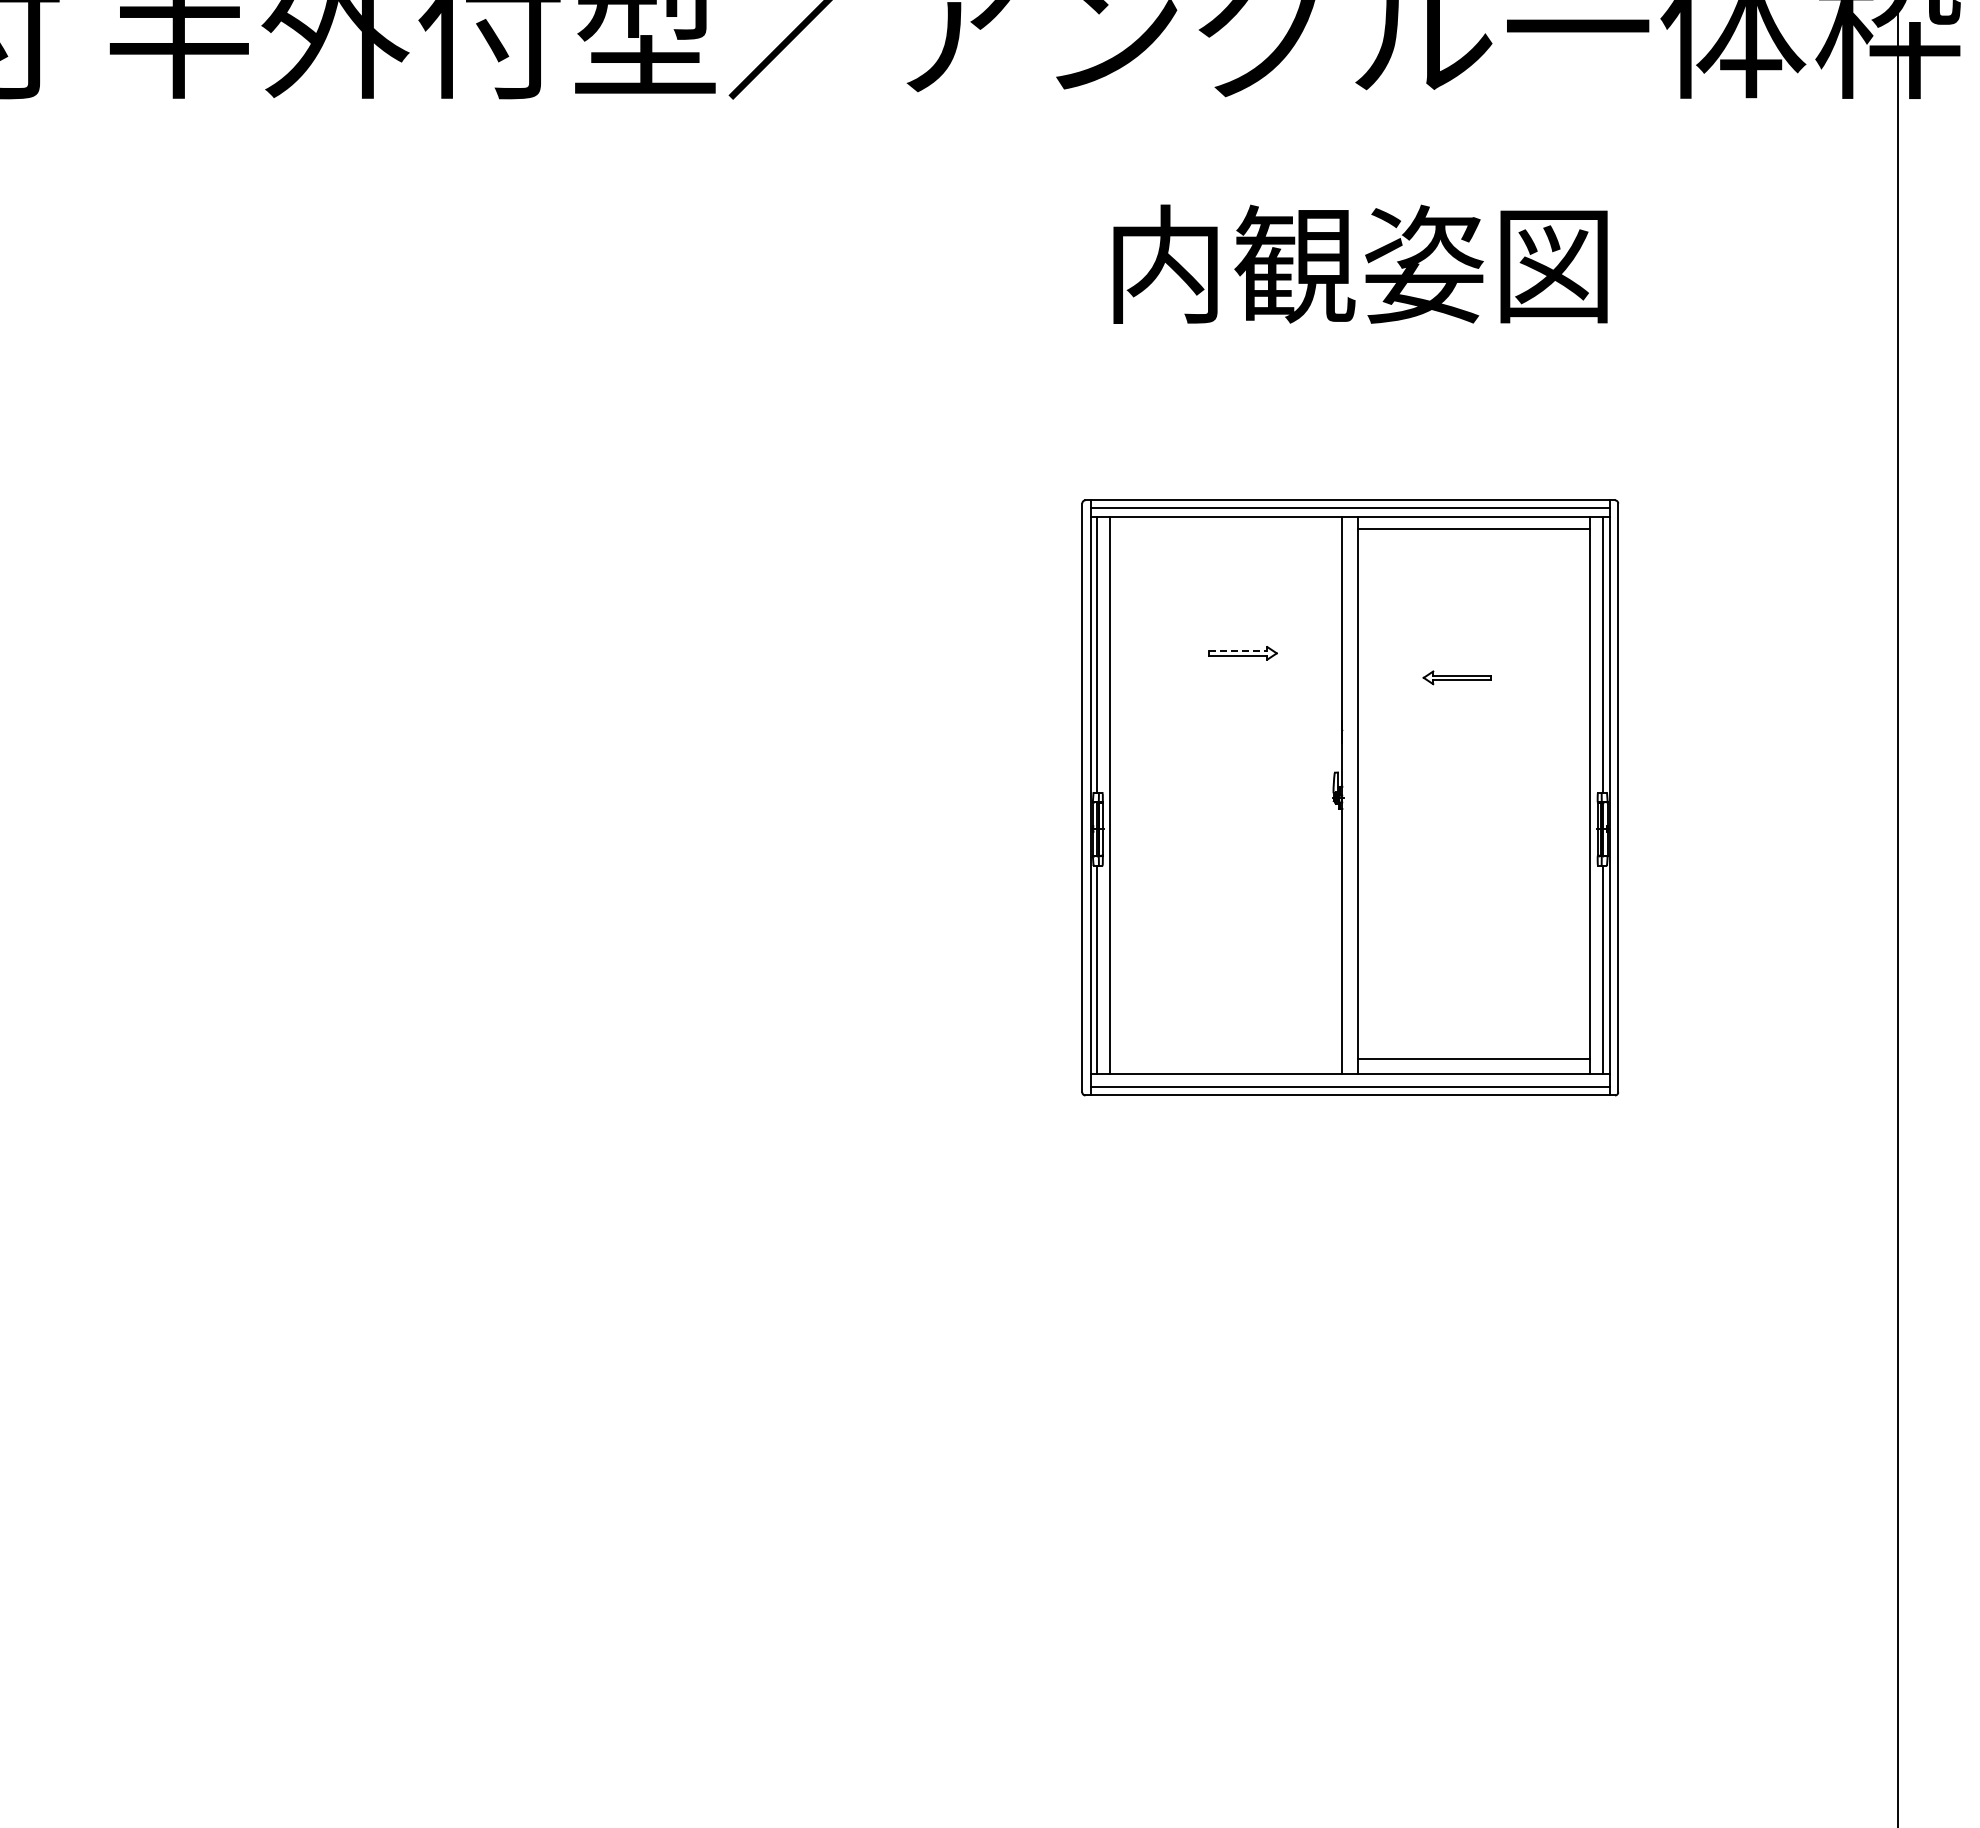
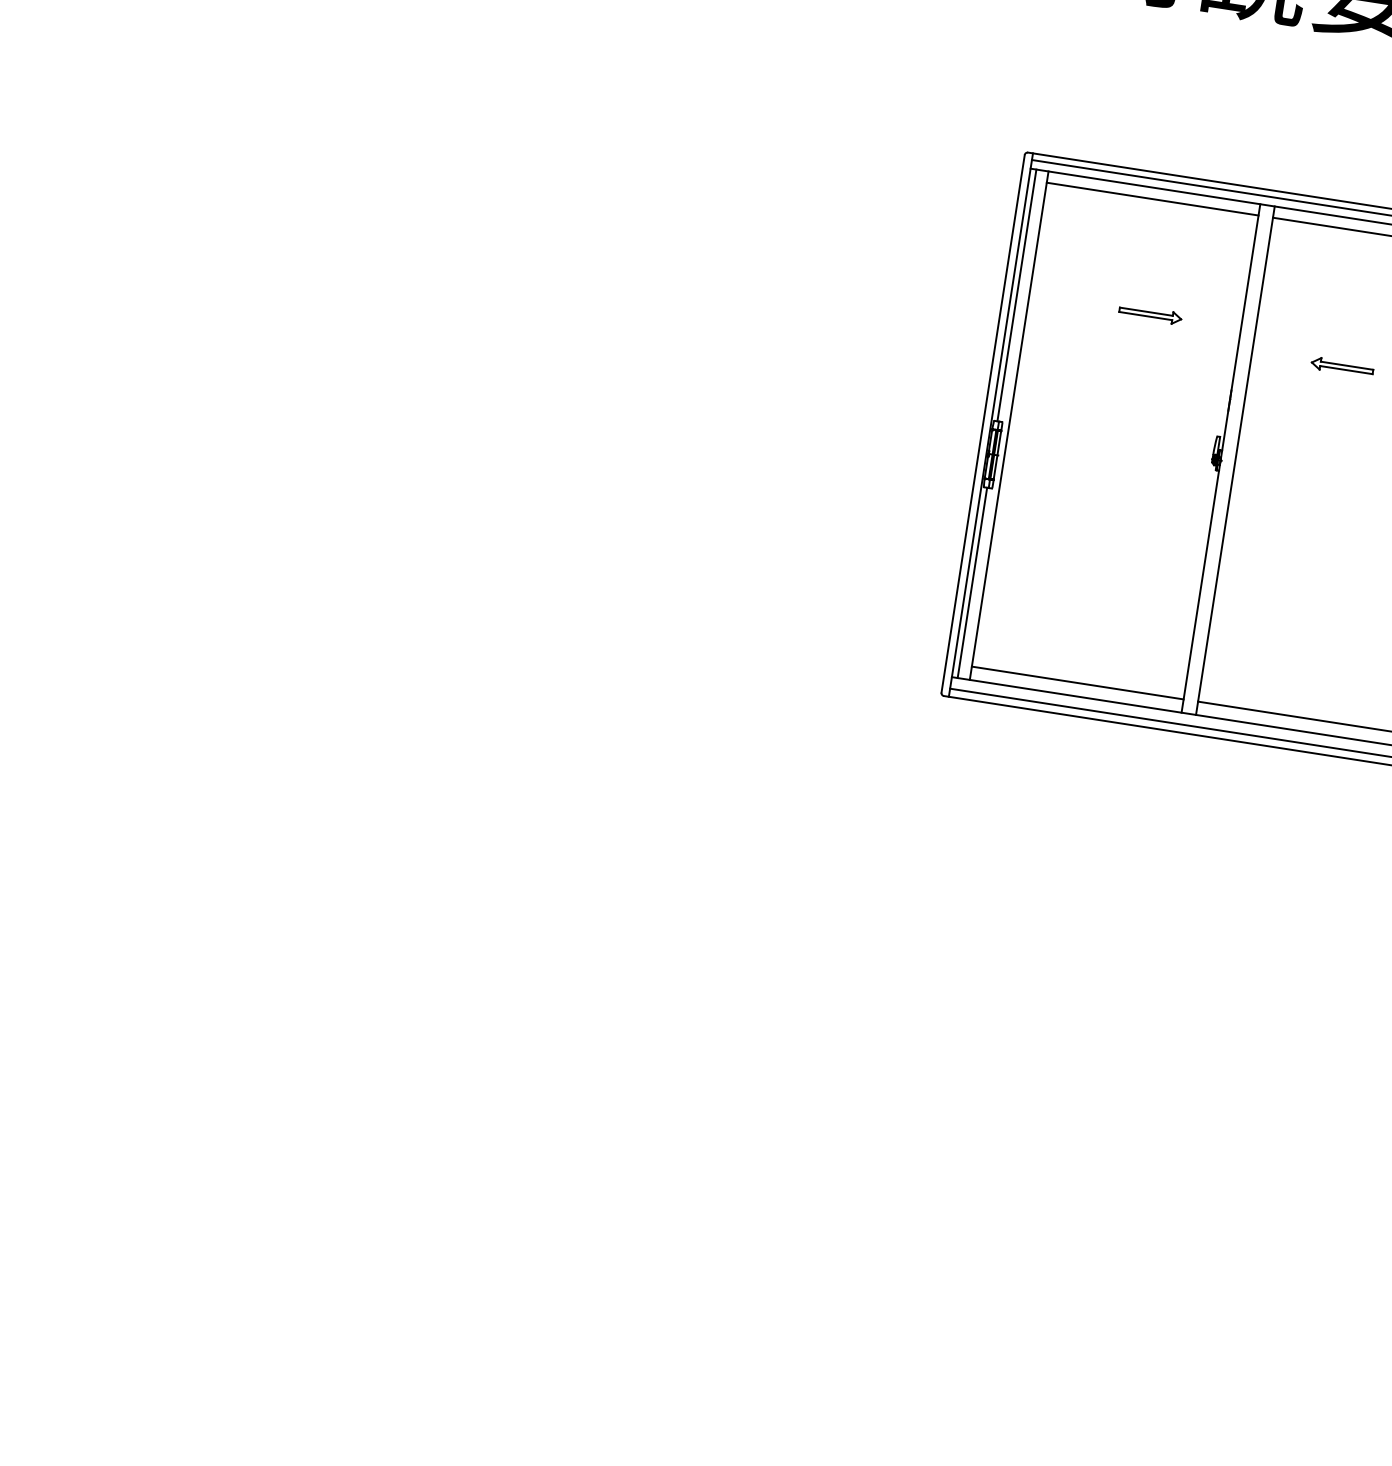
line: (1226, 529) -> (1152, 199), added
line: (1238, 650) -> (1146, 311), dashed -> solid
line: (1226, 1059) -> (1077, 683), added

